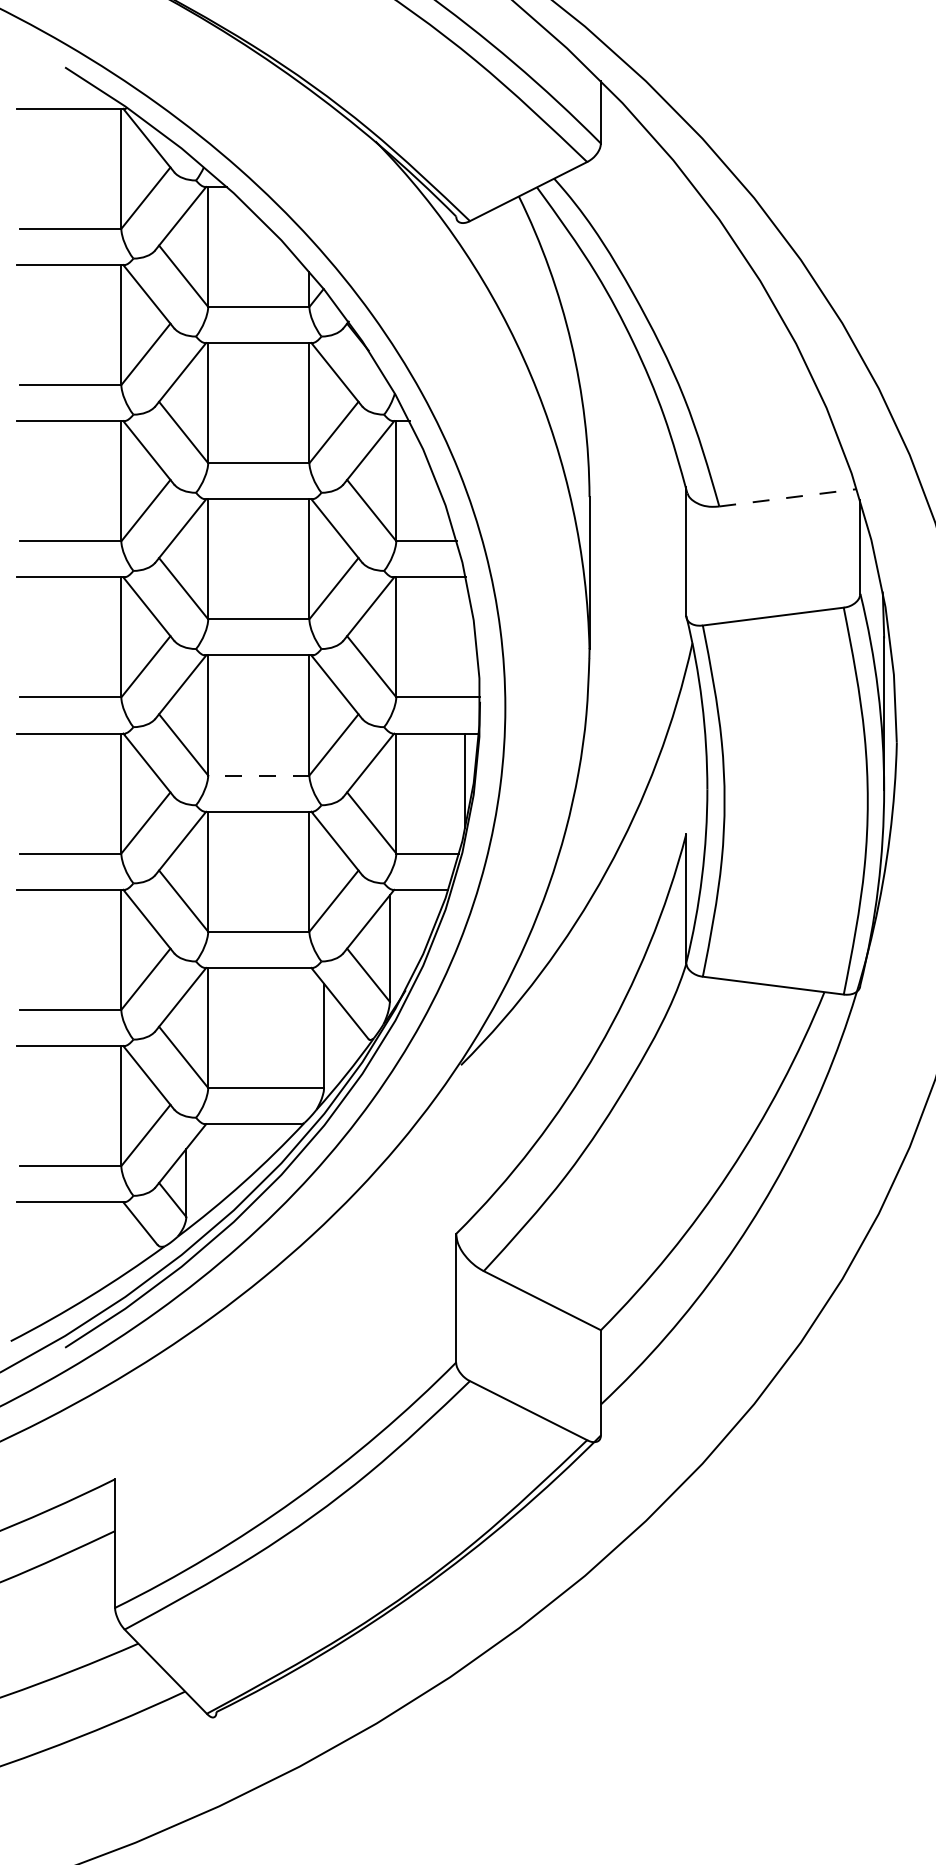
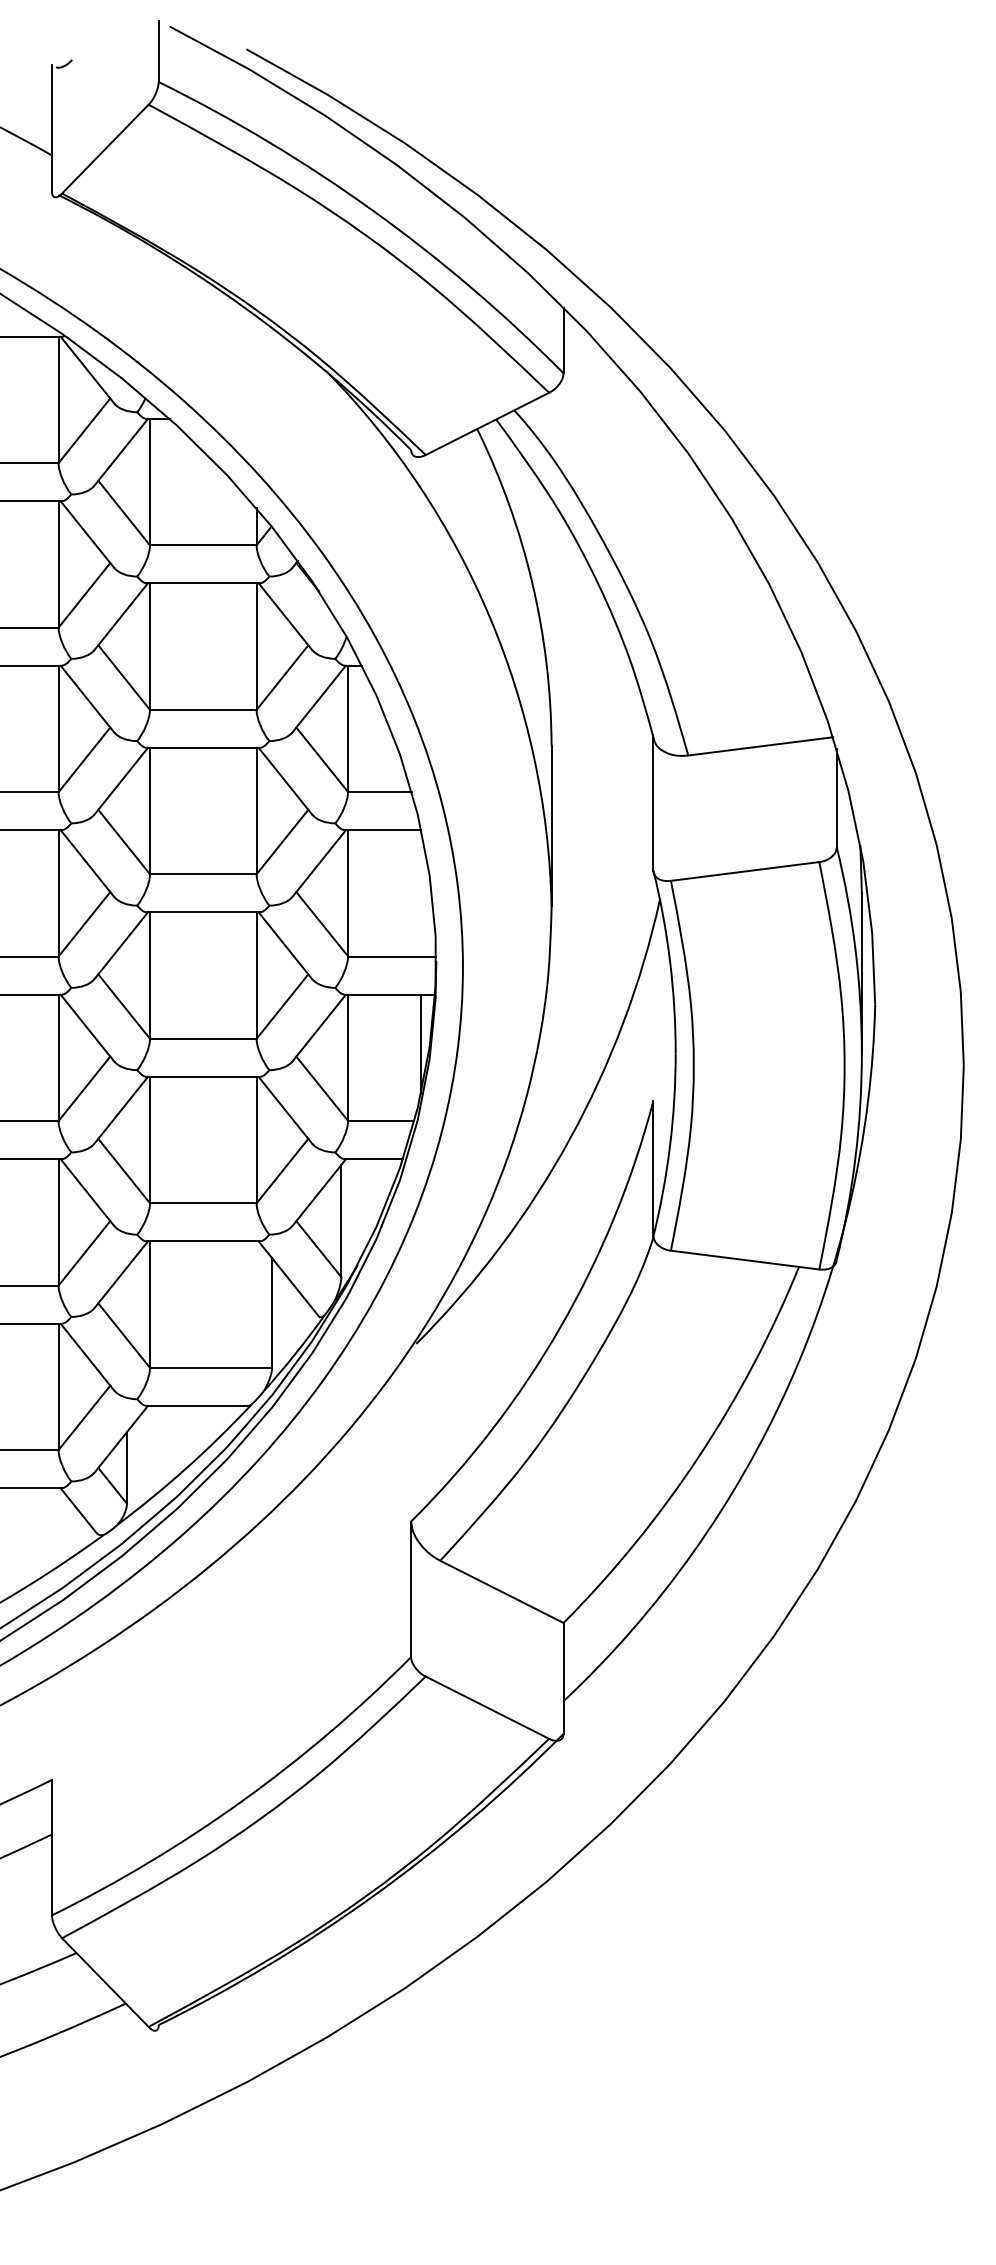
line: (787, 497) -> (760, 746), dashed -> solid
line: (258, 775) -> (202, 1038), dashed -> solid

